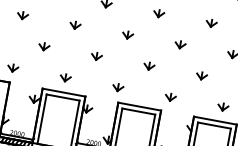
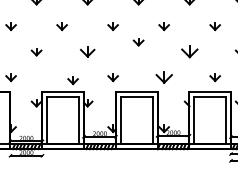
part: (96, 56) -> (87, 52), size x1.4
part: (149, 66) -> (138, 42), moved
part: (201, 76) -> (189, 52), size x1.6
part: (64, 77) -> (72, 80), moved
part: (169, 97) -> (163, 77), size x1.6

